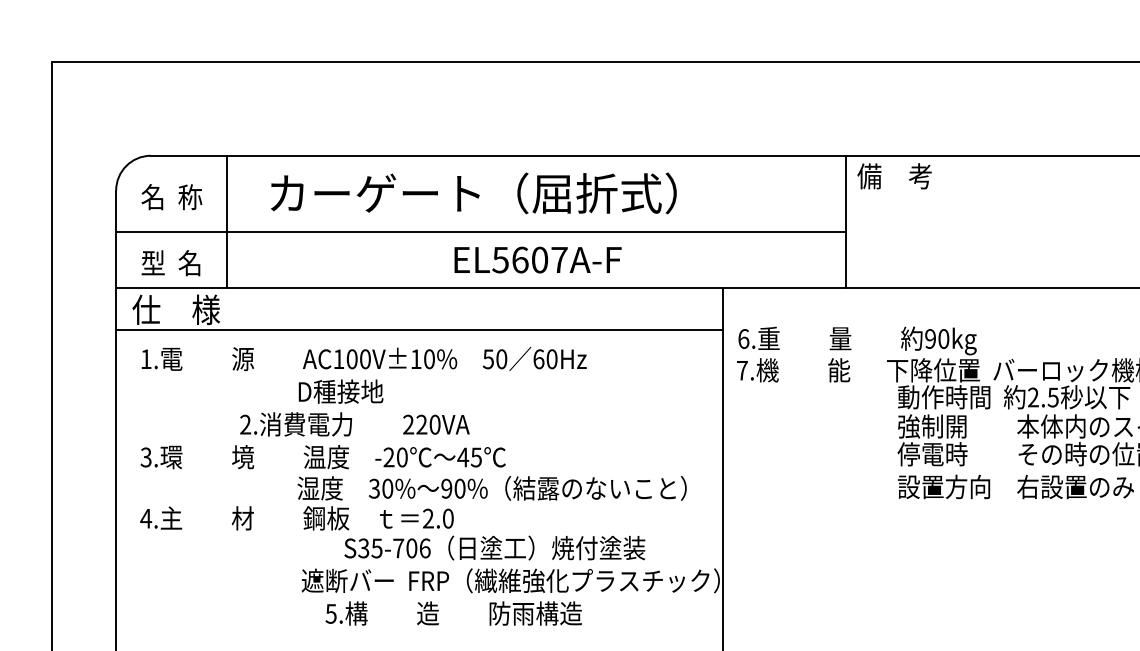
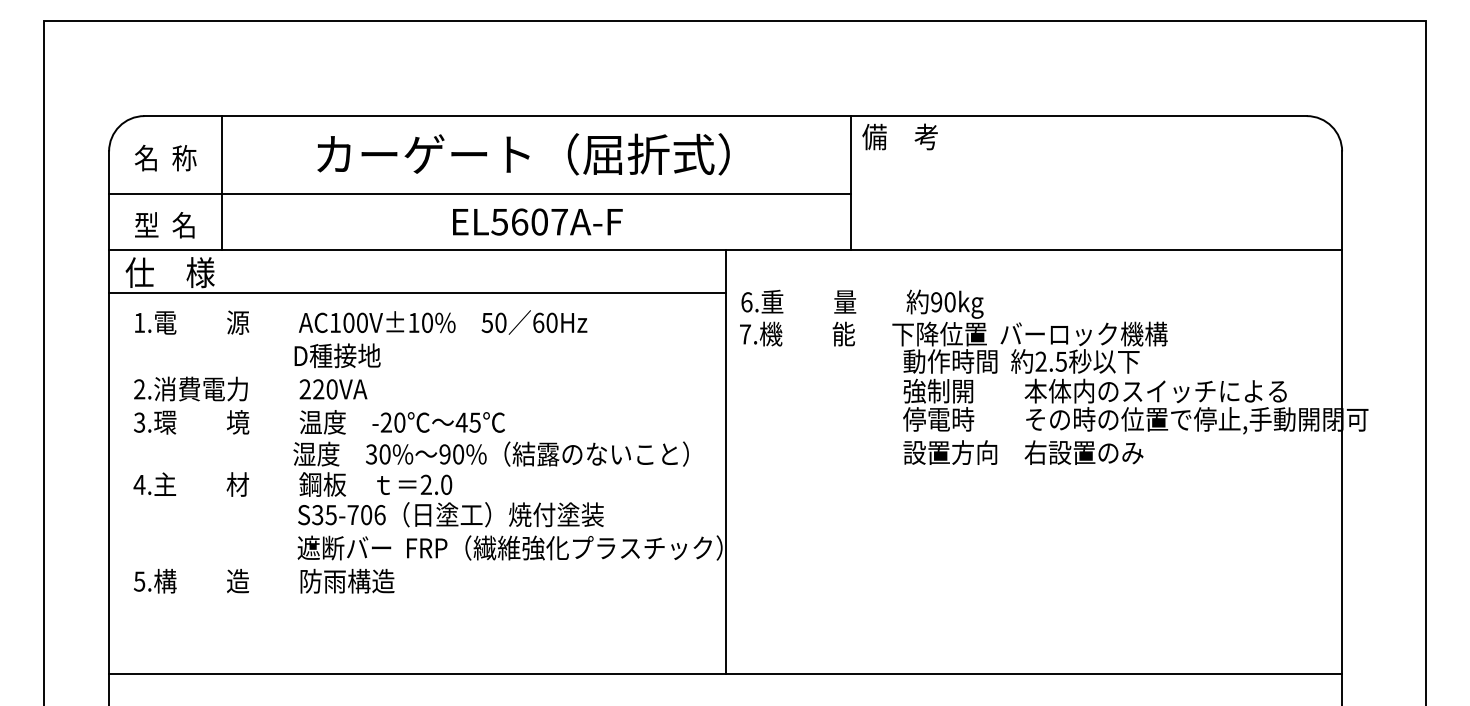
text: (473, 193) -> (523, 154), moved
text: (354, 423) -> (250, 388), moved
text: (494, 547) -> (450, 514), moved
text: (454, 612) -> (264, 580), moved

